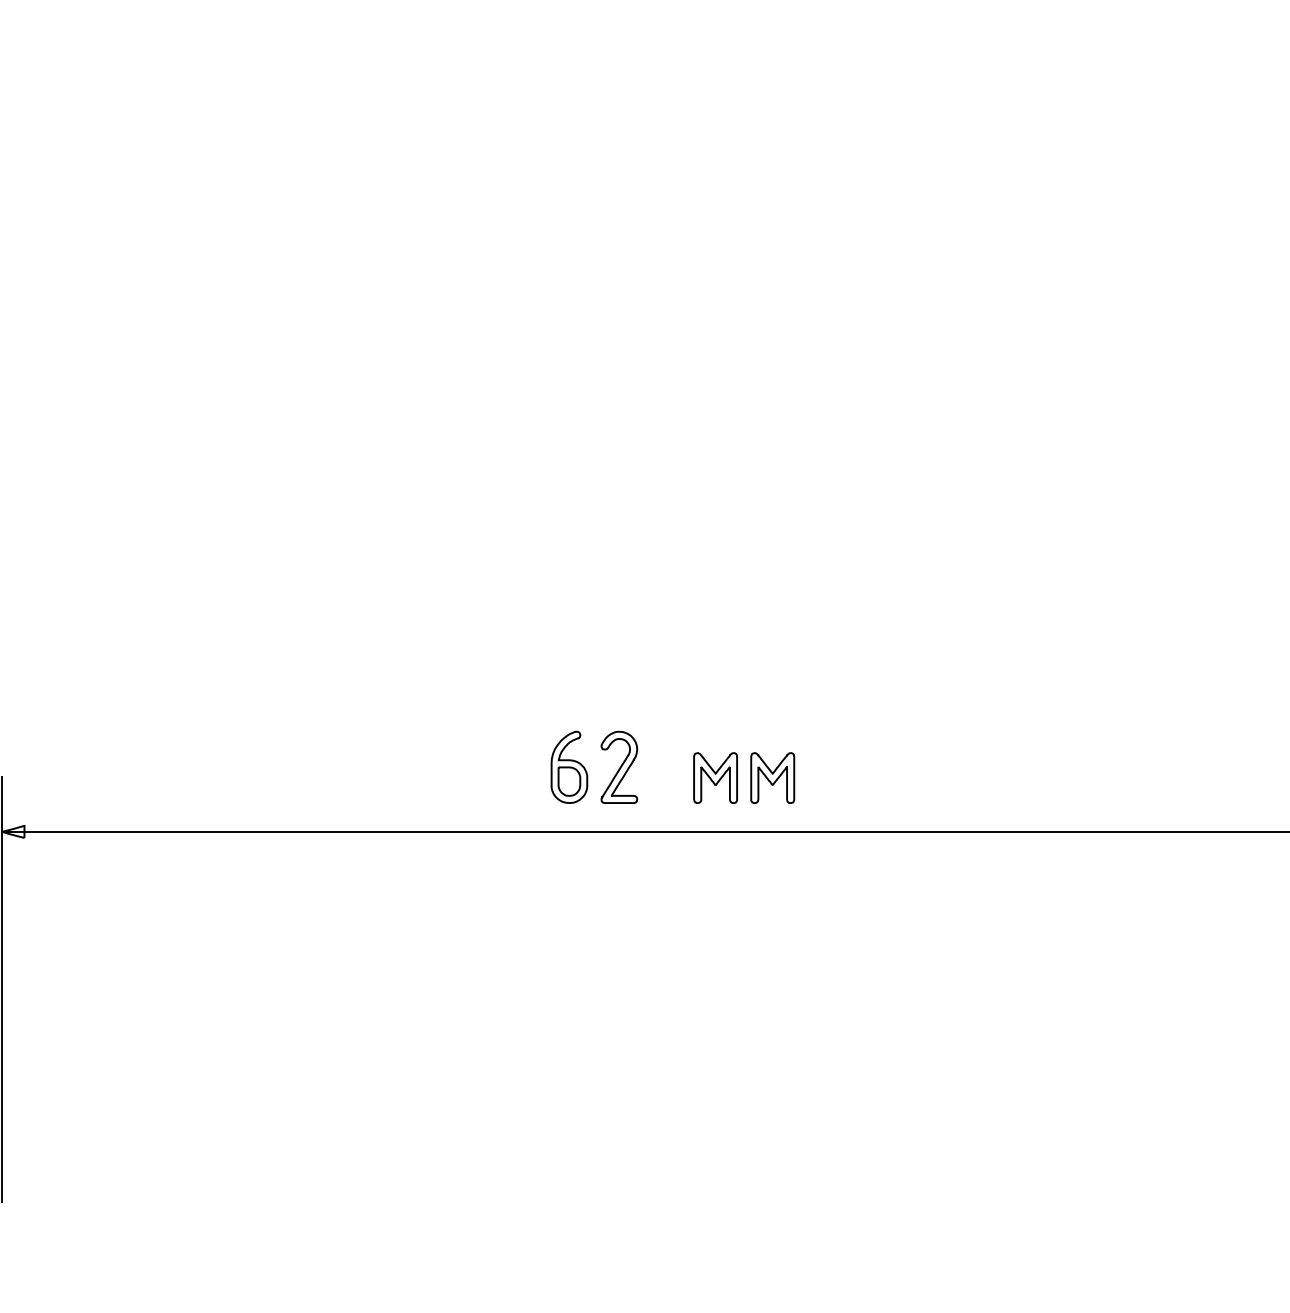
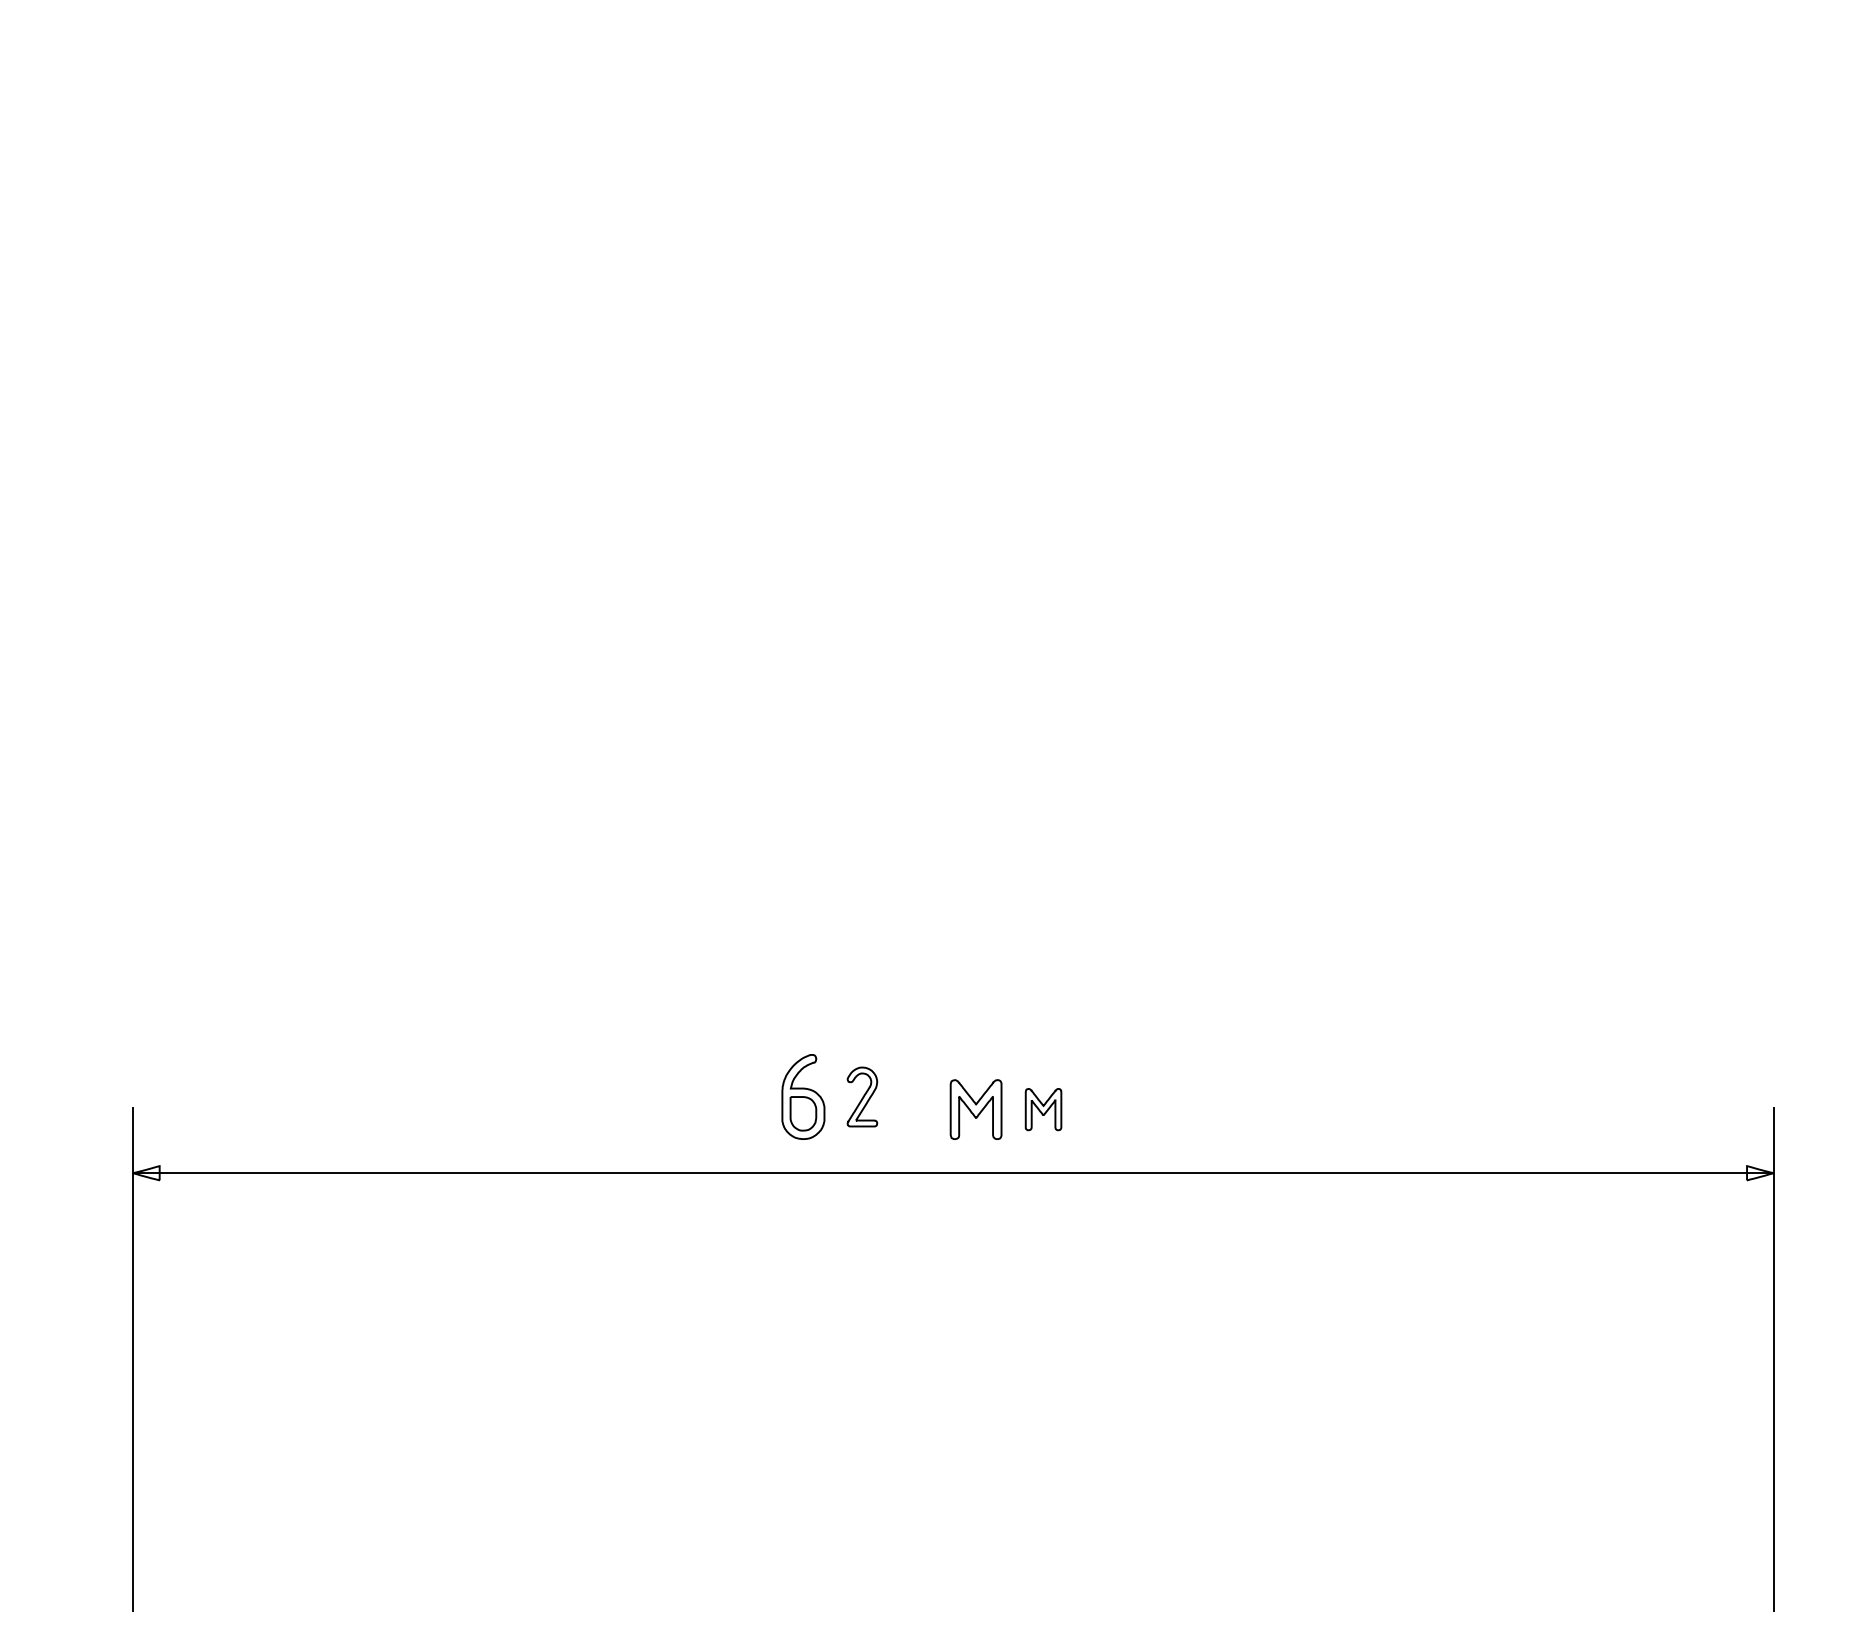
part: (619, 766) -> (862, 1096), size x0.7
part: (772, 777) -> (1043, 1109), size x0.7

